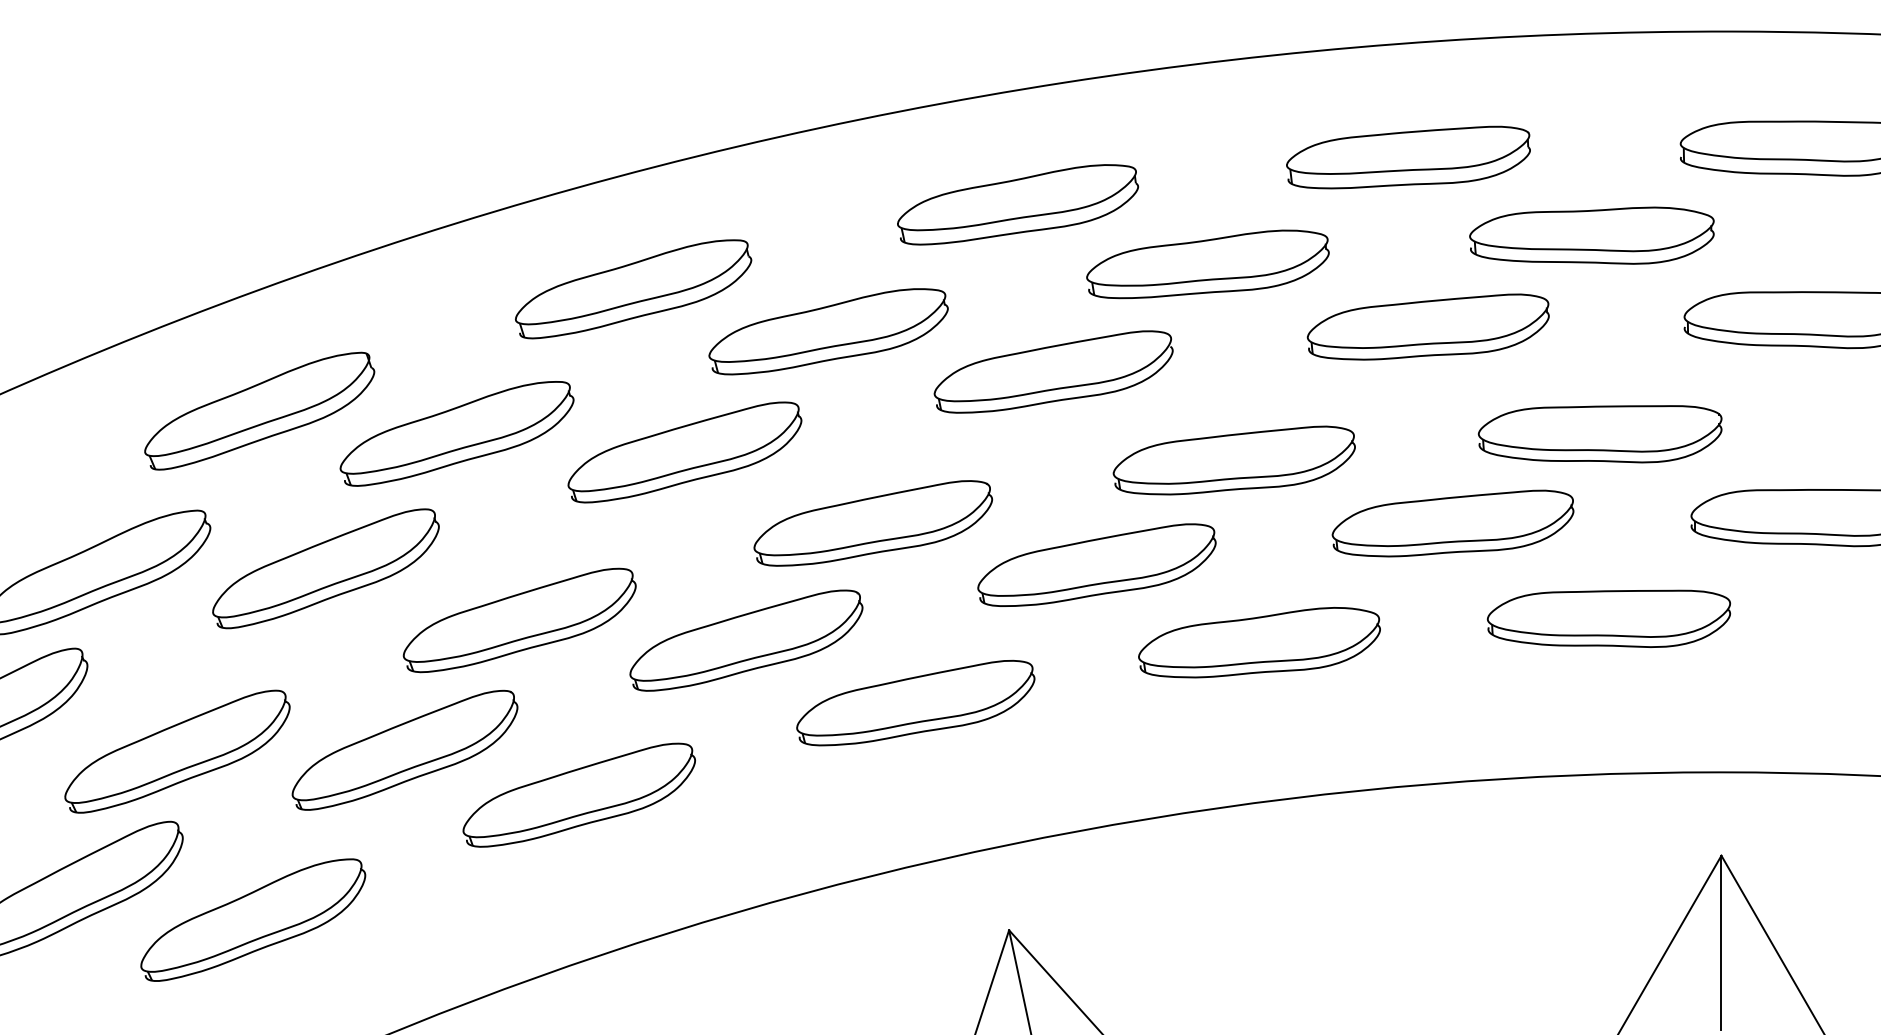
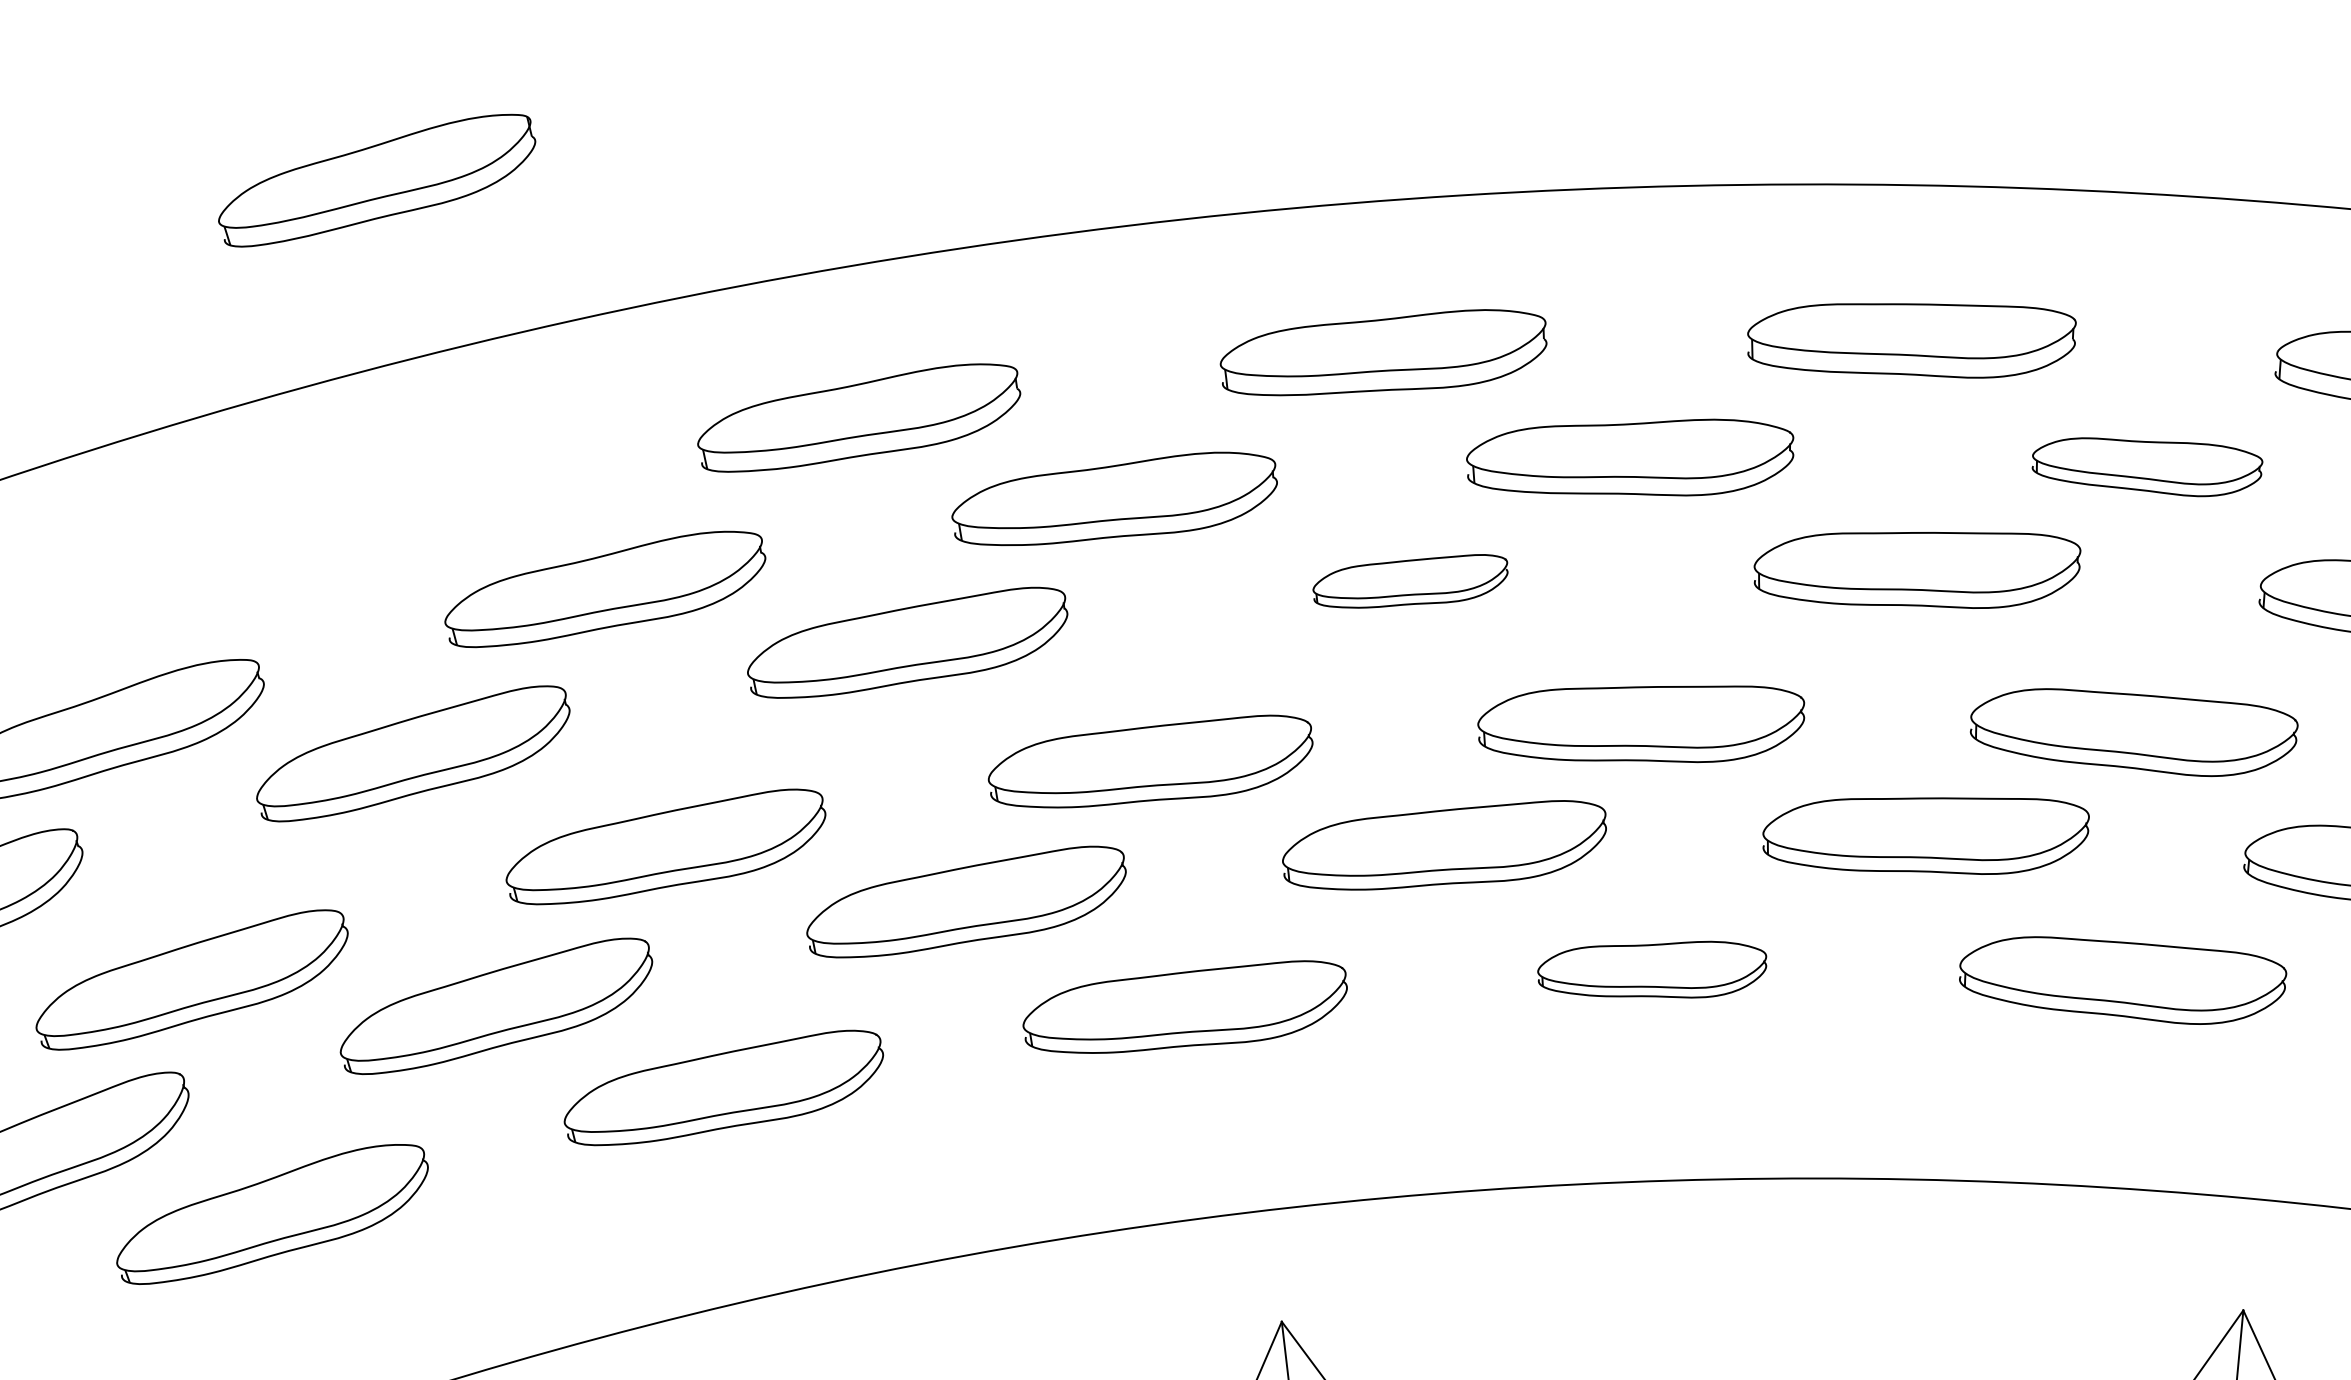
part: (1591, 235) -> (2146, 465), size x0.7
part: (1053, 371) -> (1410, 580), size x0.6
part: (259, 410) -> (377, 179), moved
part: (1259, 642) -> (1652, 968), size x0.7

